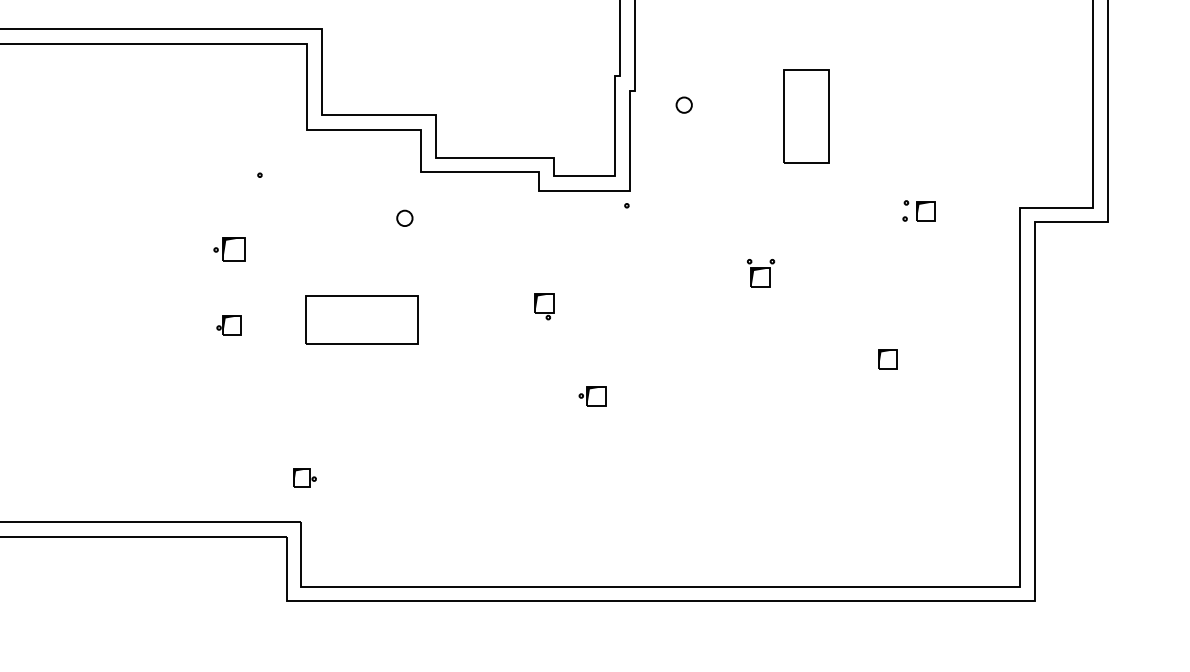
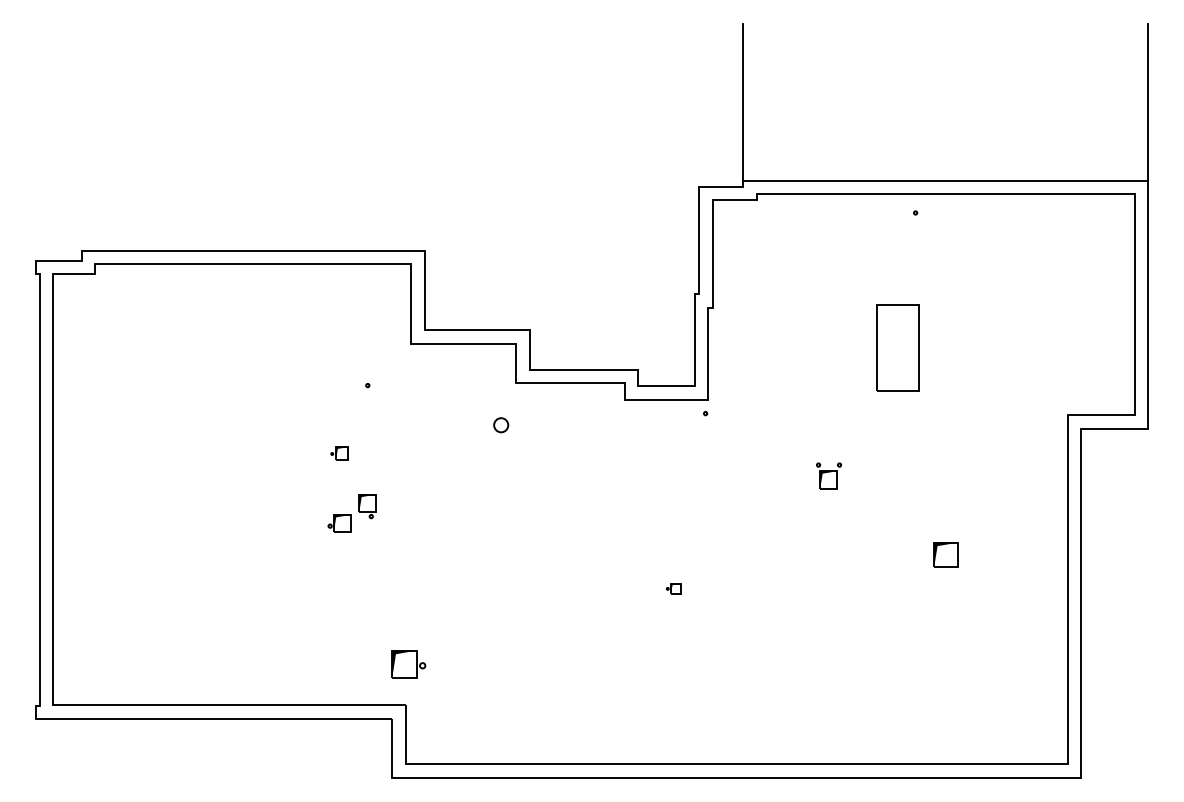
circle: (684, 104) -> (758, 320), removed
part: (806, 116) -> (897, 347), moved
part: (919, 211) -> (974, 418), removed
part: (229, 249) -> (339, 453), size x0.6
part: (544, 306) -> (367, 506), moved
part: (361, 319) -> (461, 518), removed
part: (887, 358) -> (945, 554), size x1.4
part: (592, 395) -> (673, 588), size x0.6
part: (305, 478) -> (409, 664), size x1.6

